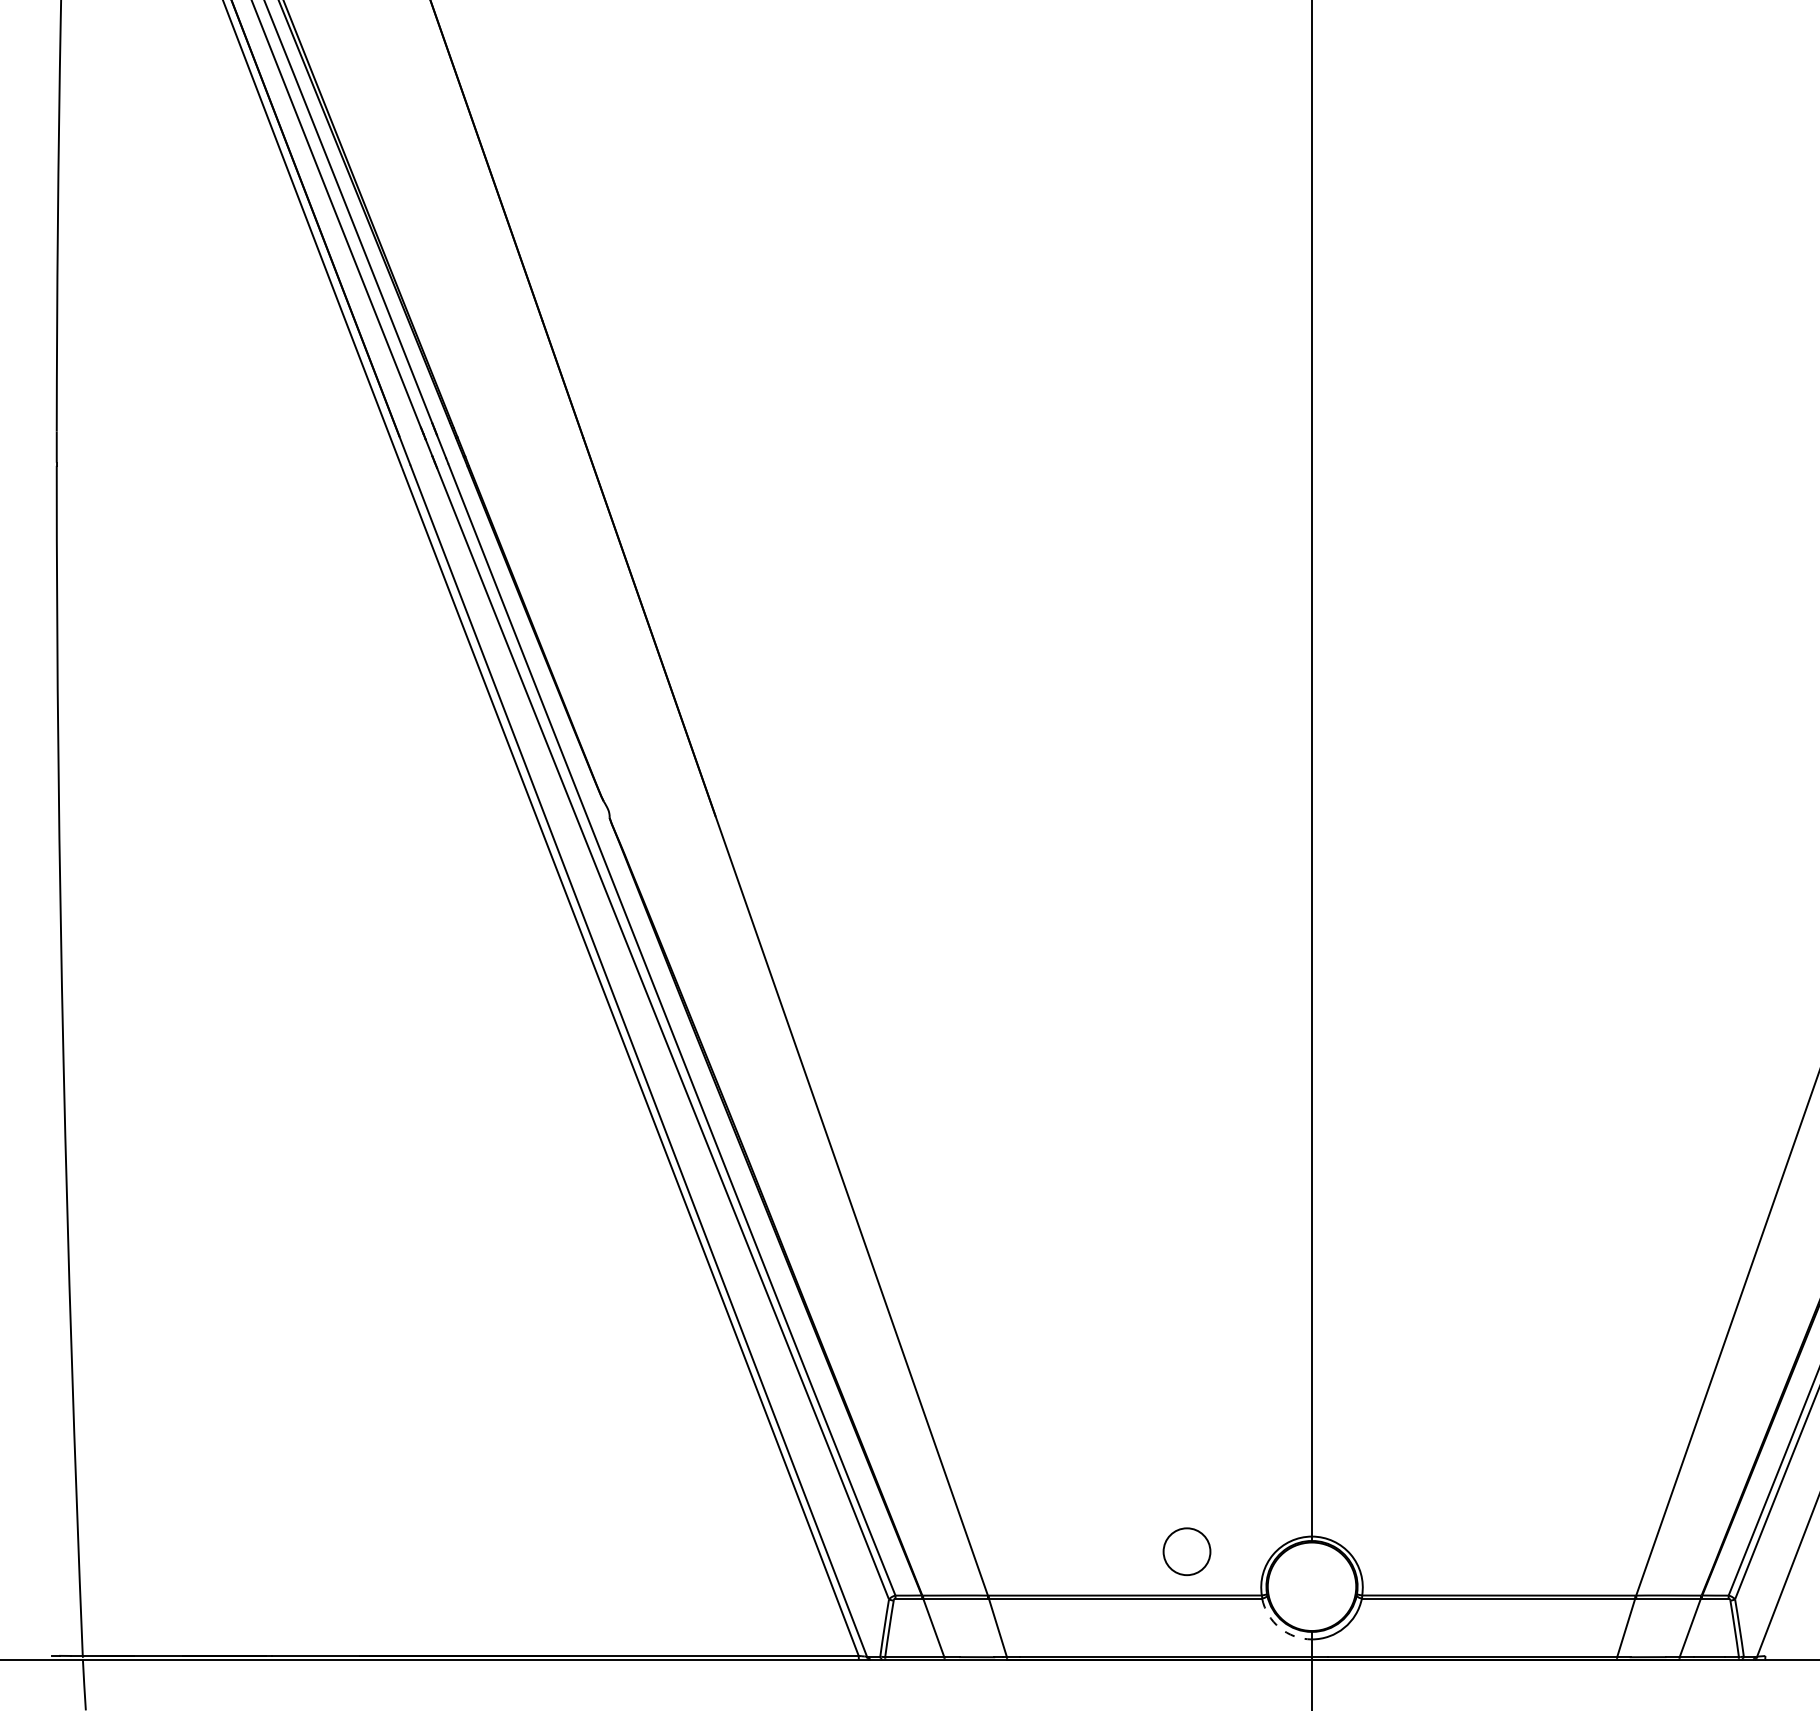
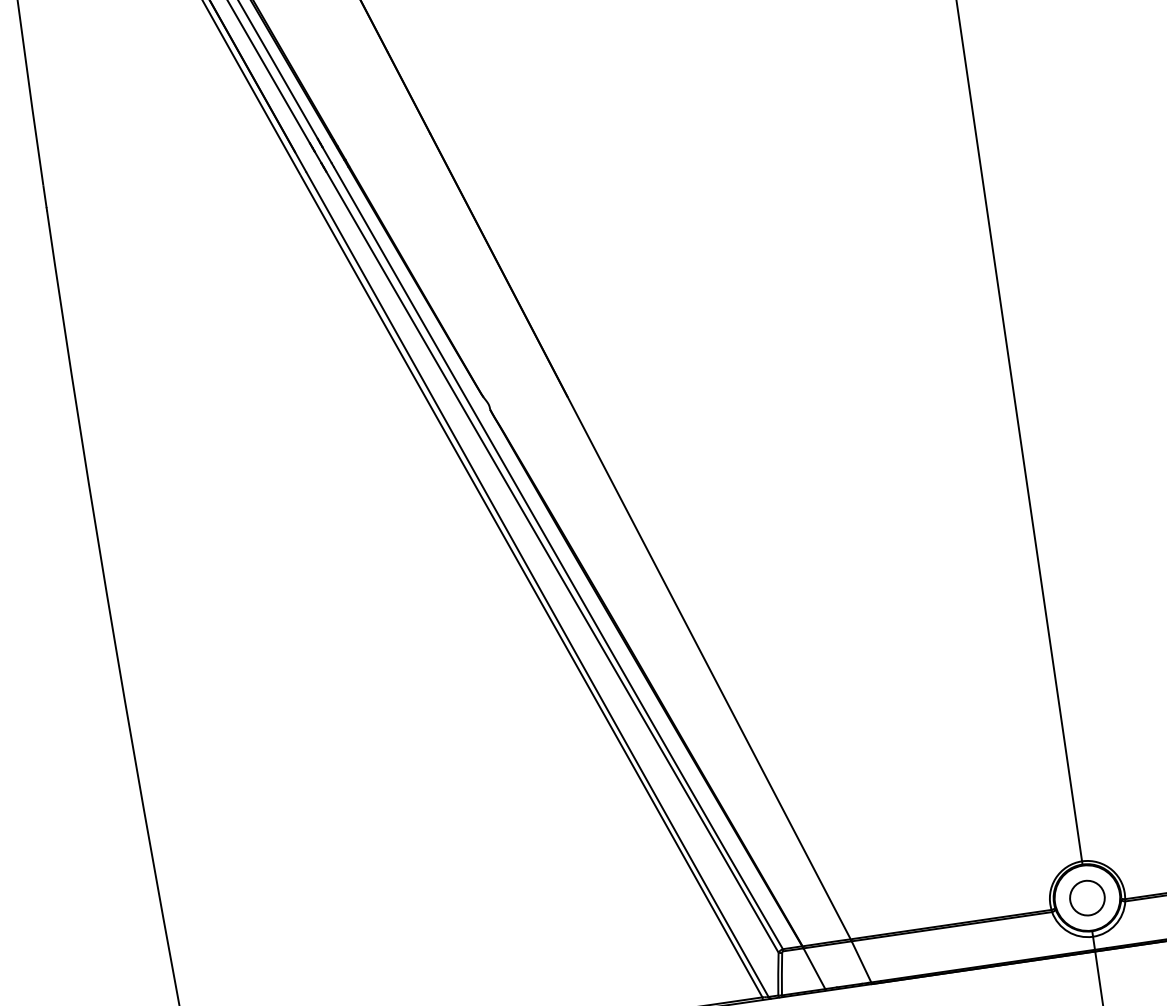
circle: (1186, 1551) -> (1087, 898), moved
arc: (1279, 1627) -> (1067, 931), dashed -> solid

